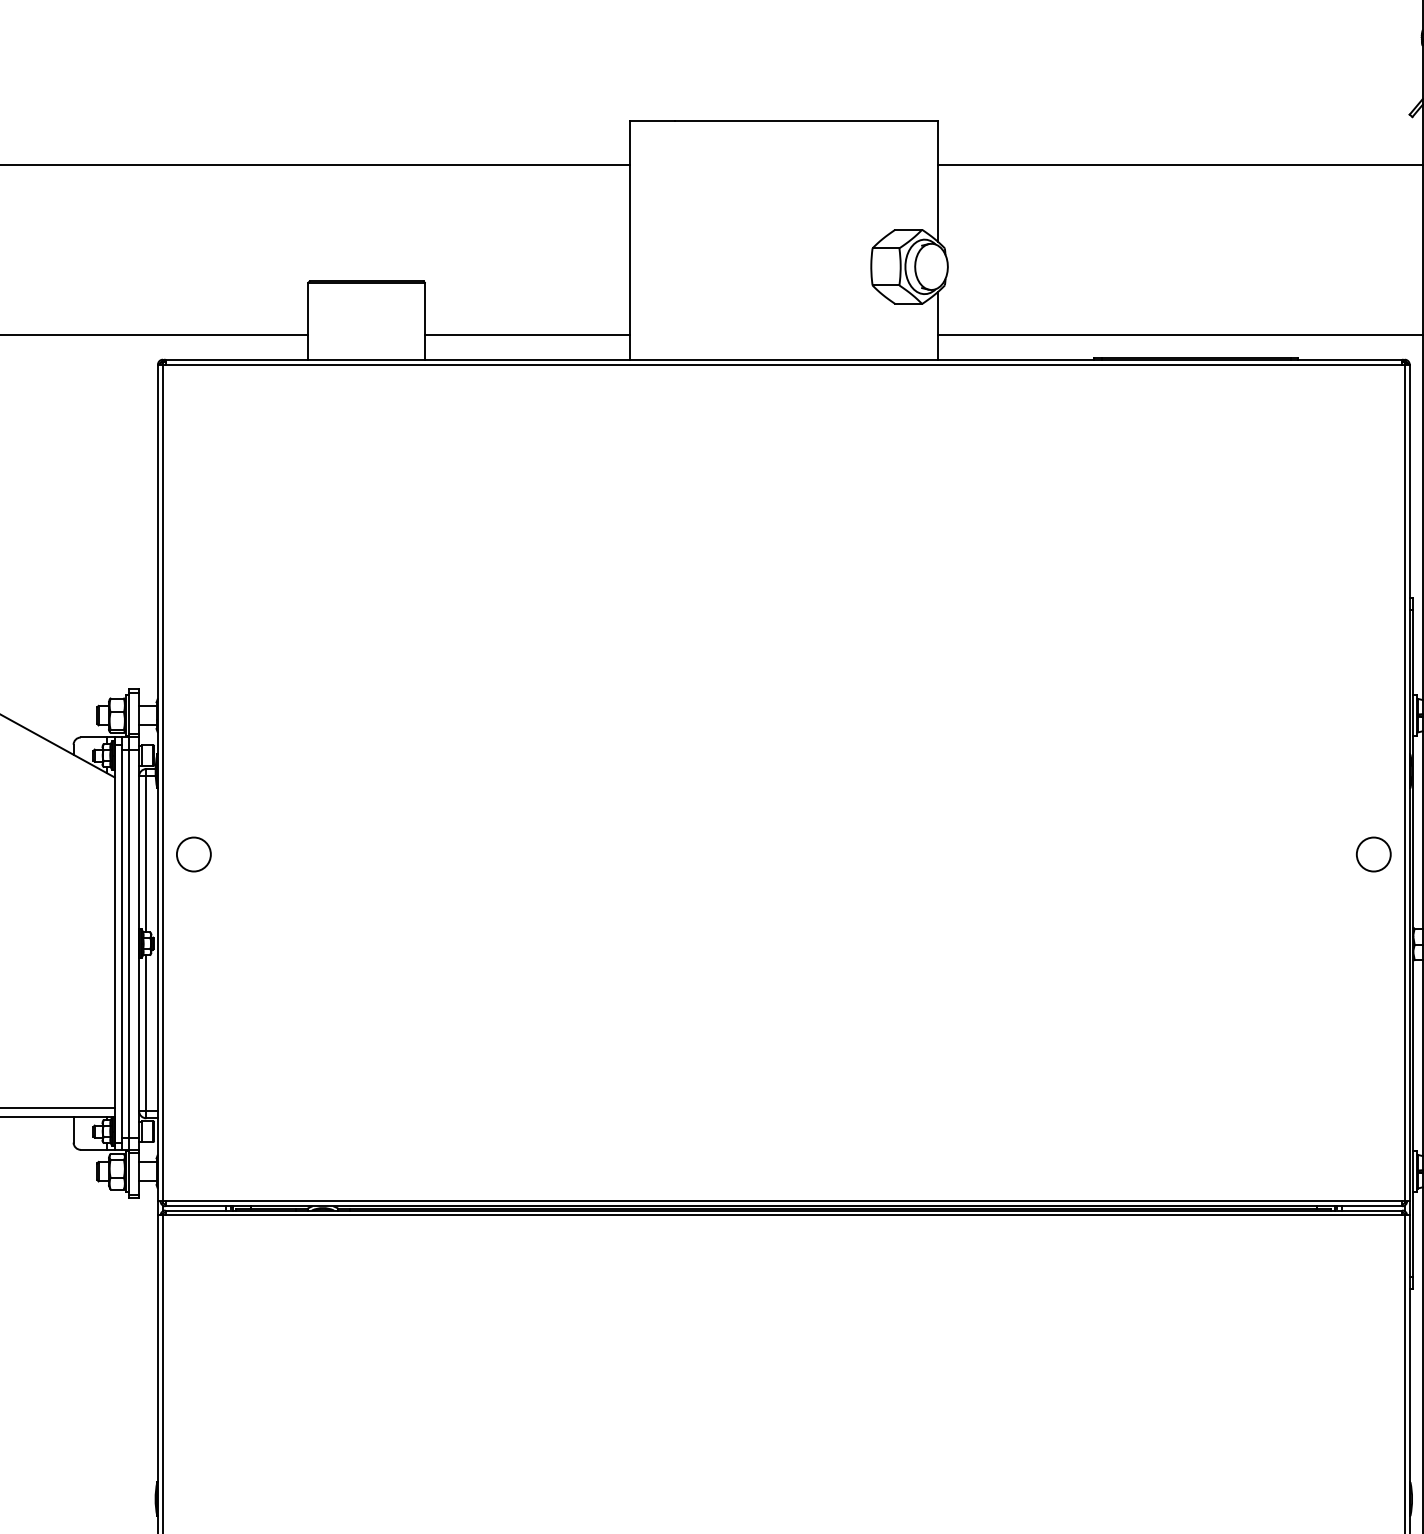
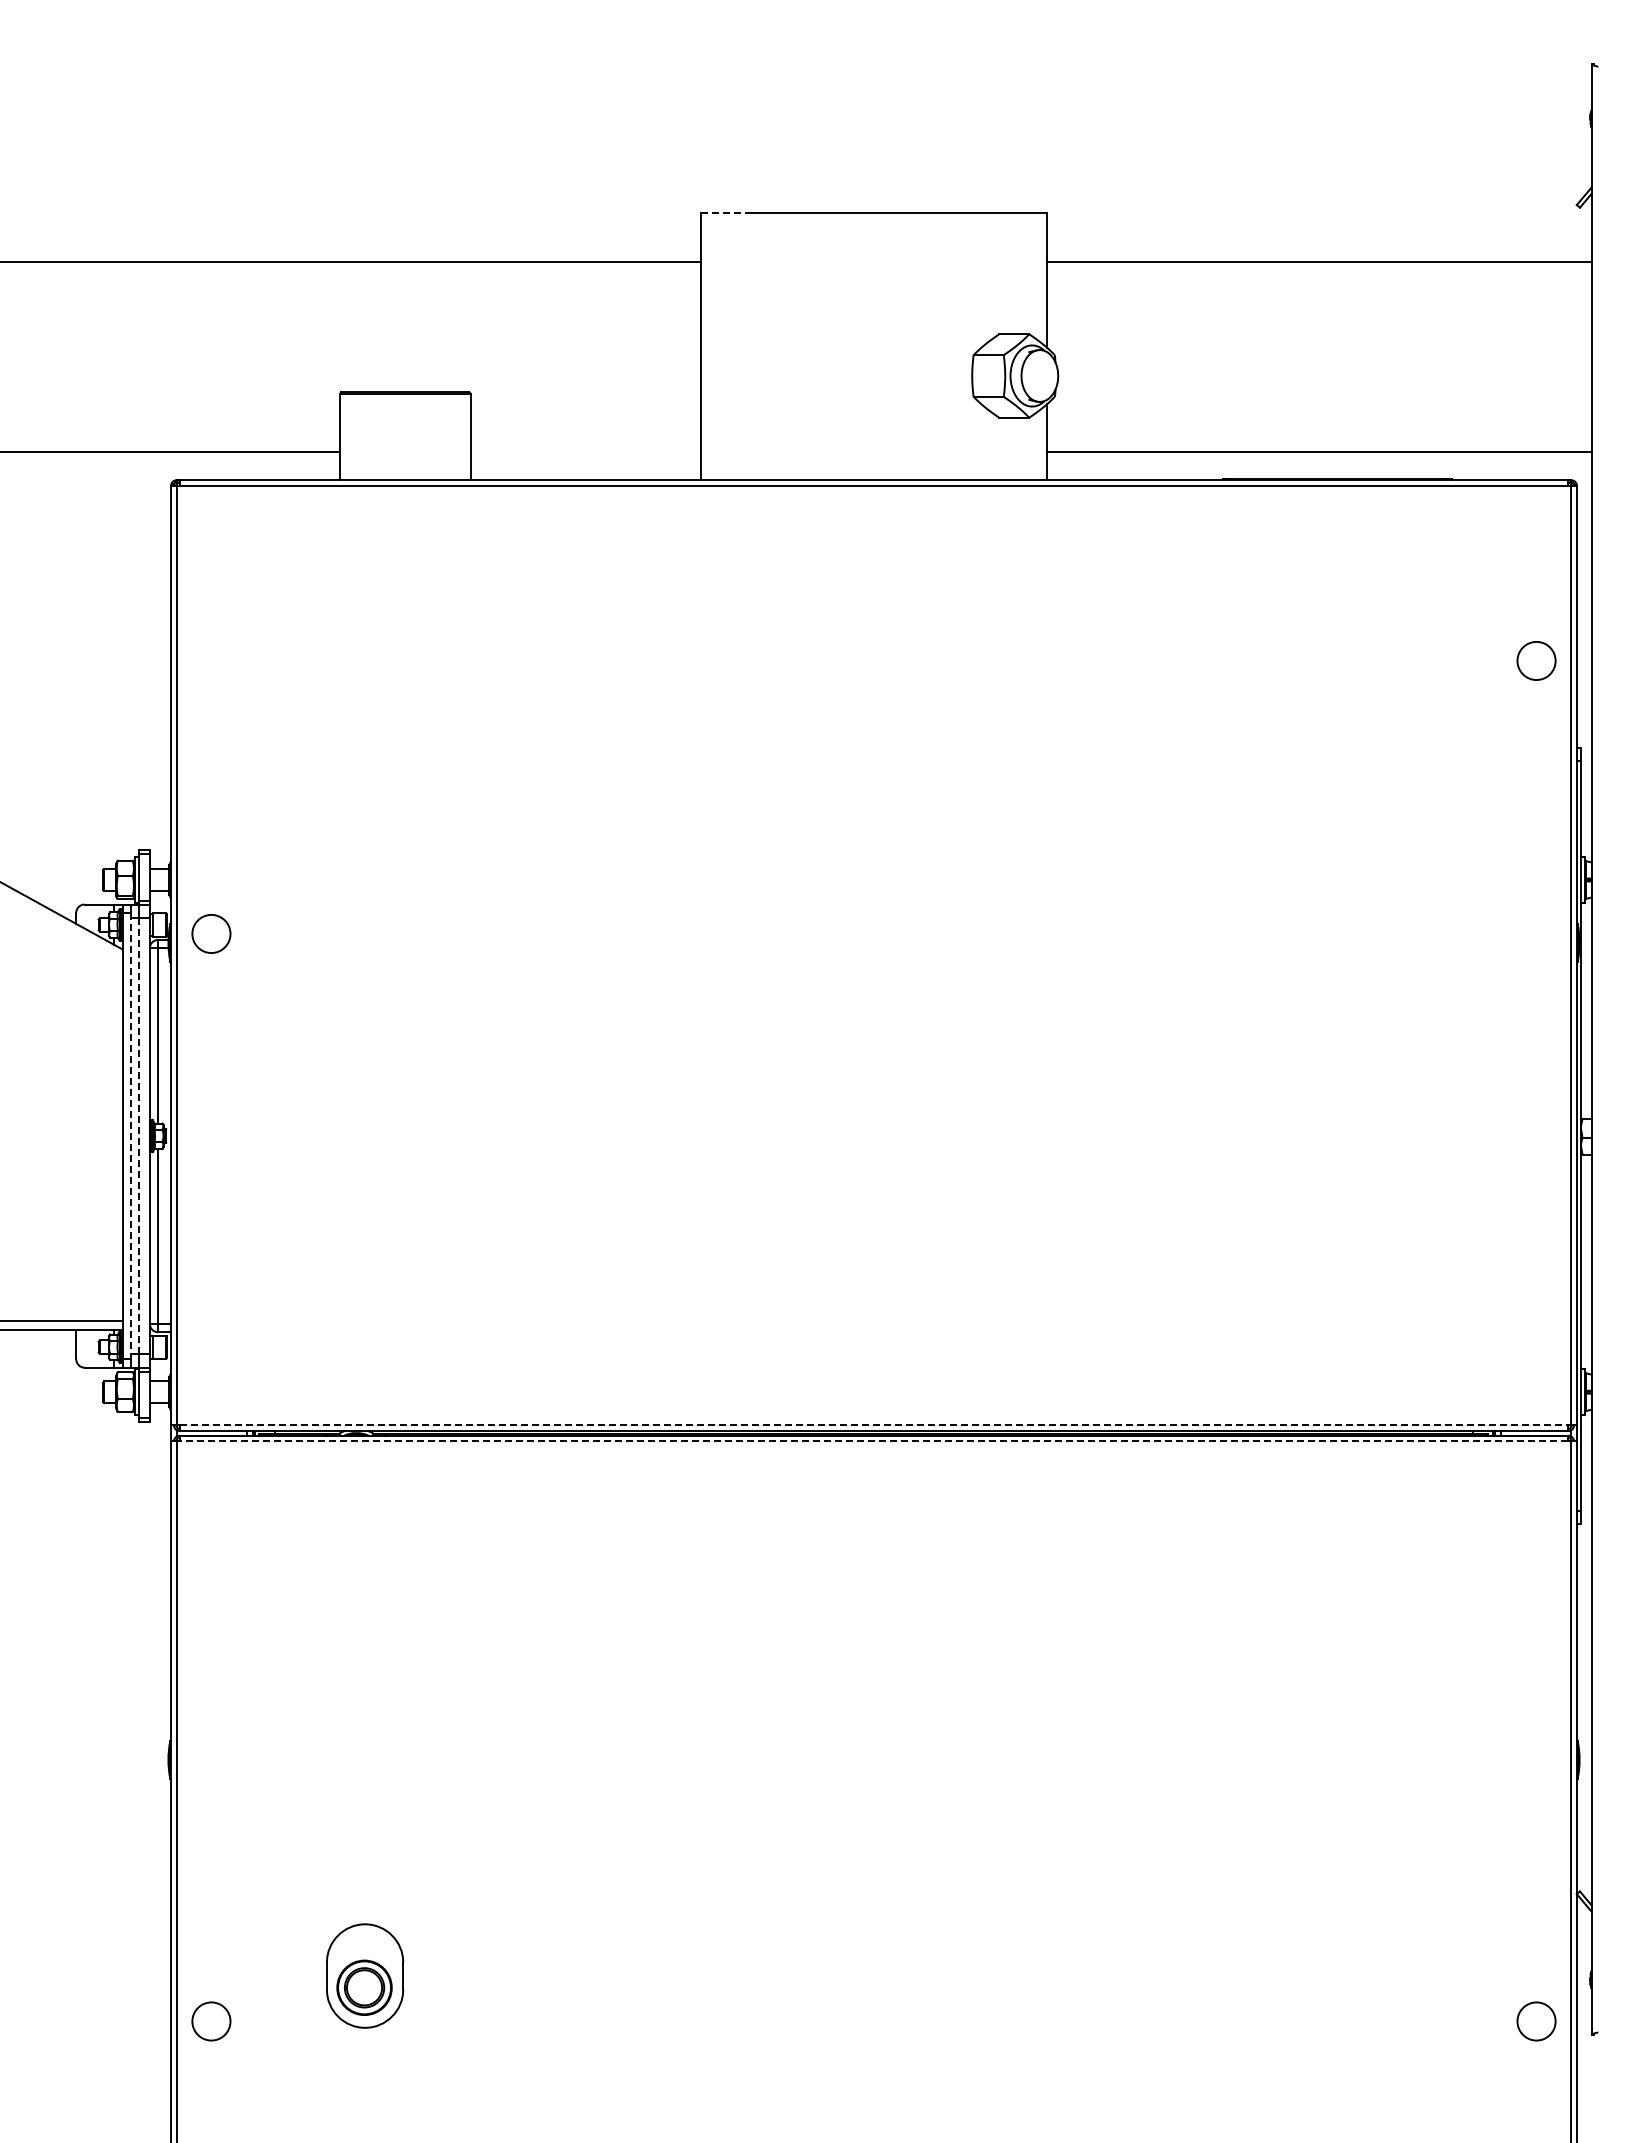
line: (652, 121) -> (726, 212), solid -> dashed
line: (526, 335) -> (585, 452), removed
circle: (193, 854) -> (211, 933), moved
circle: (1373, 854) -> (1536, 660), moved
line: (121, 944) -> (130, 1136), solid -> dashed
line: (128, 944) -> (138, 1136), solid -> dashed
line: (784, 1201) -> (874, 1425), solid -> dashed
line: (783, 1215) -> (873, 1441), solid -> dashed

